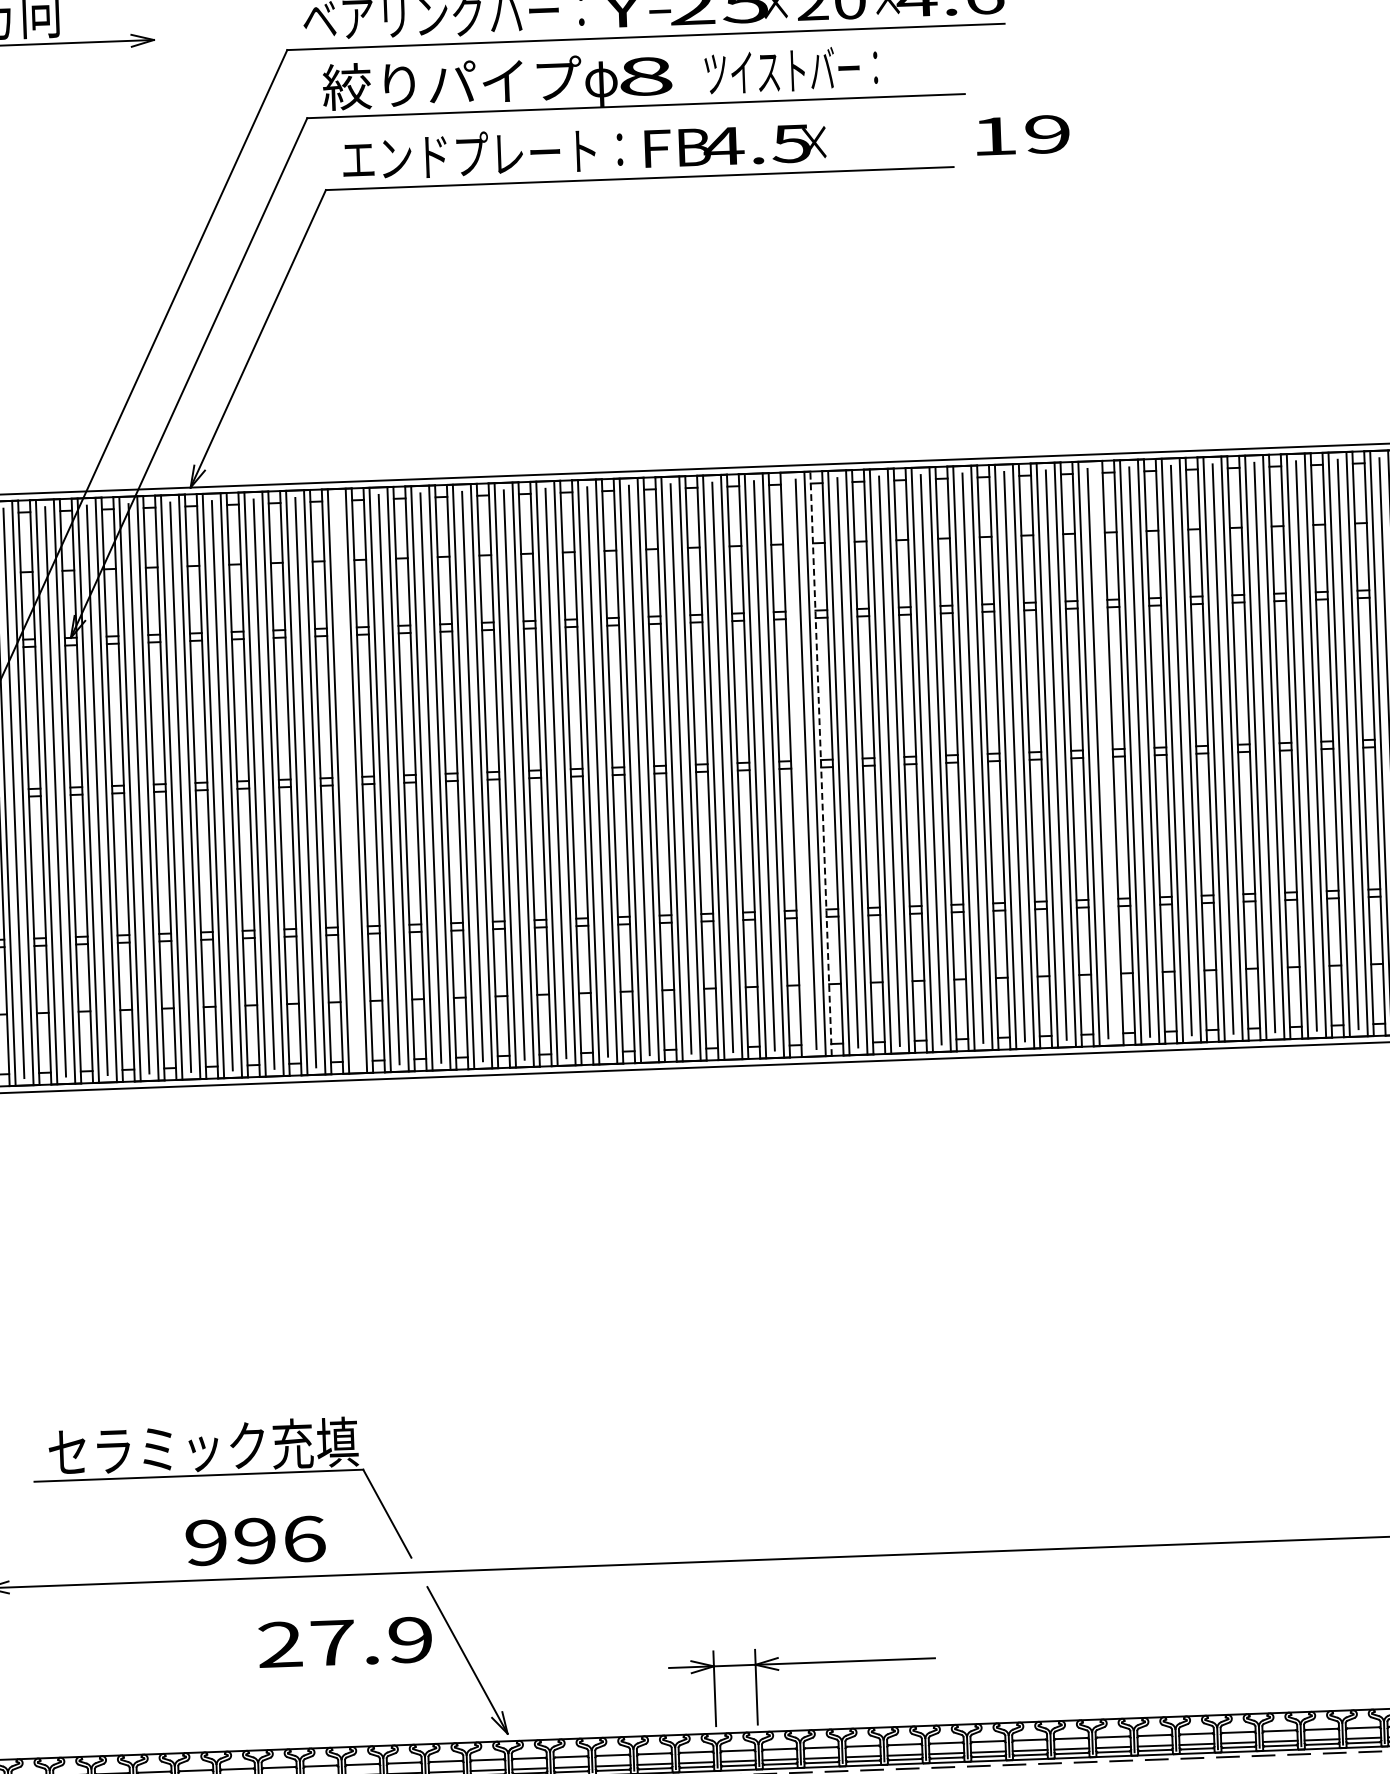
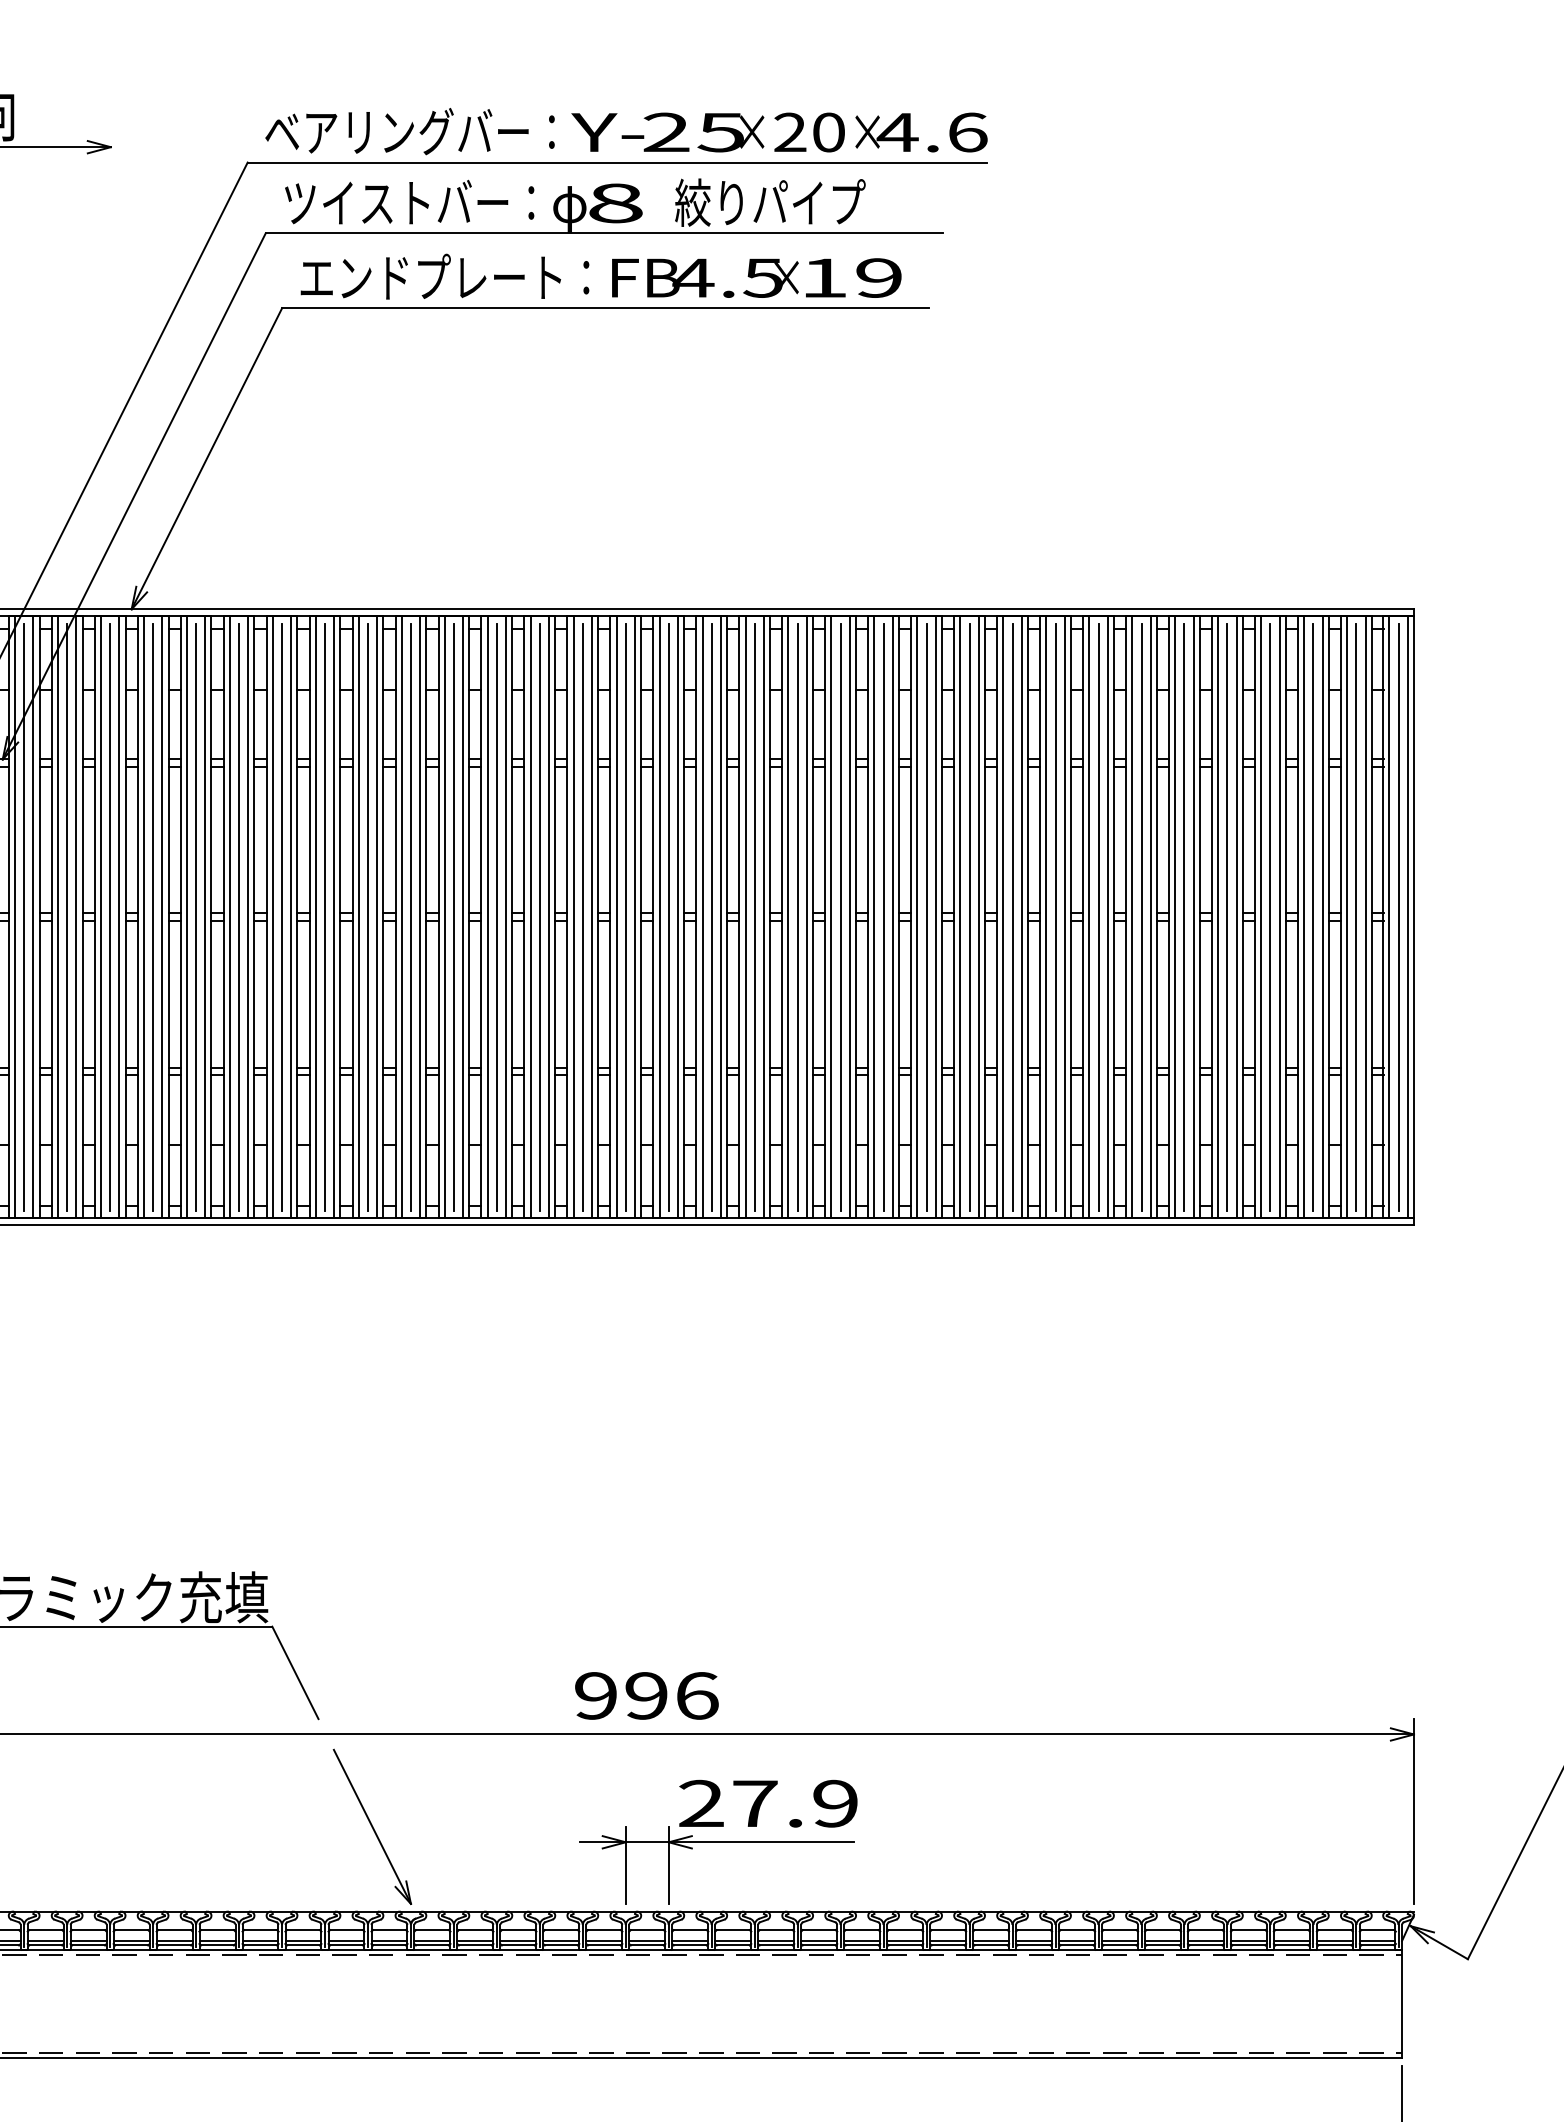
text: (795, 70) -> (770, 202), ツイストバー： -> 絞りパイプ
text: (451, 82) -> (415, 202), 絞りパイプ -> ツイストバー：
text: (1022, 134) -> (853, 277), moved
line: (1106, 753) -> (1064, 917), added
line: (821, 762) -> (770, 916), dashed -> solid
line: (797, 764) -> (745, 917), added
line: (347, 780) -> (282, 916), added
text: (255, 1540) -> (646, 1695), moved
text: (345, 1642) -> (768, 1803), moved

